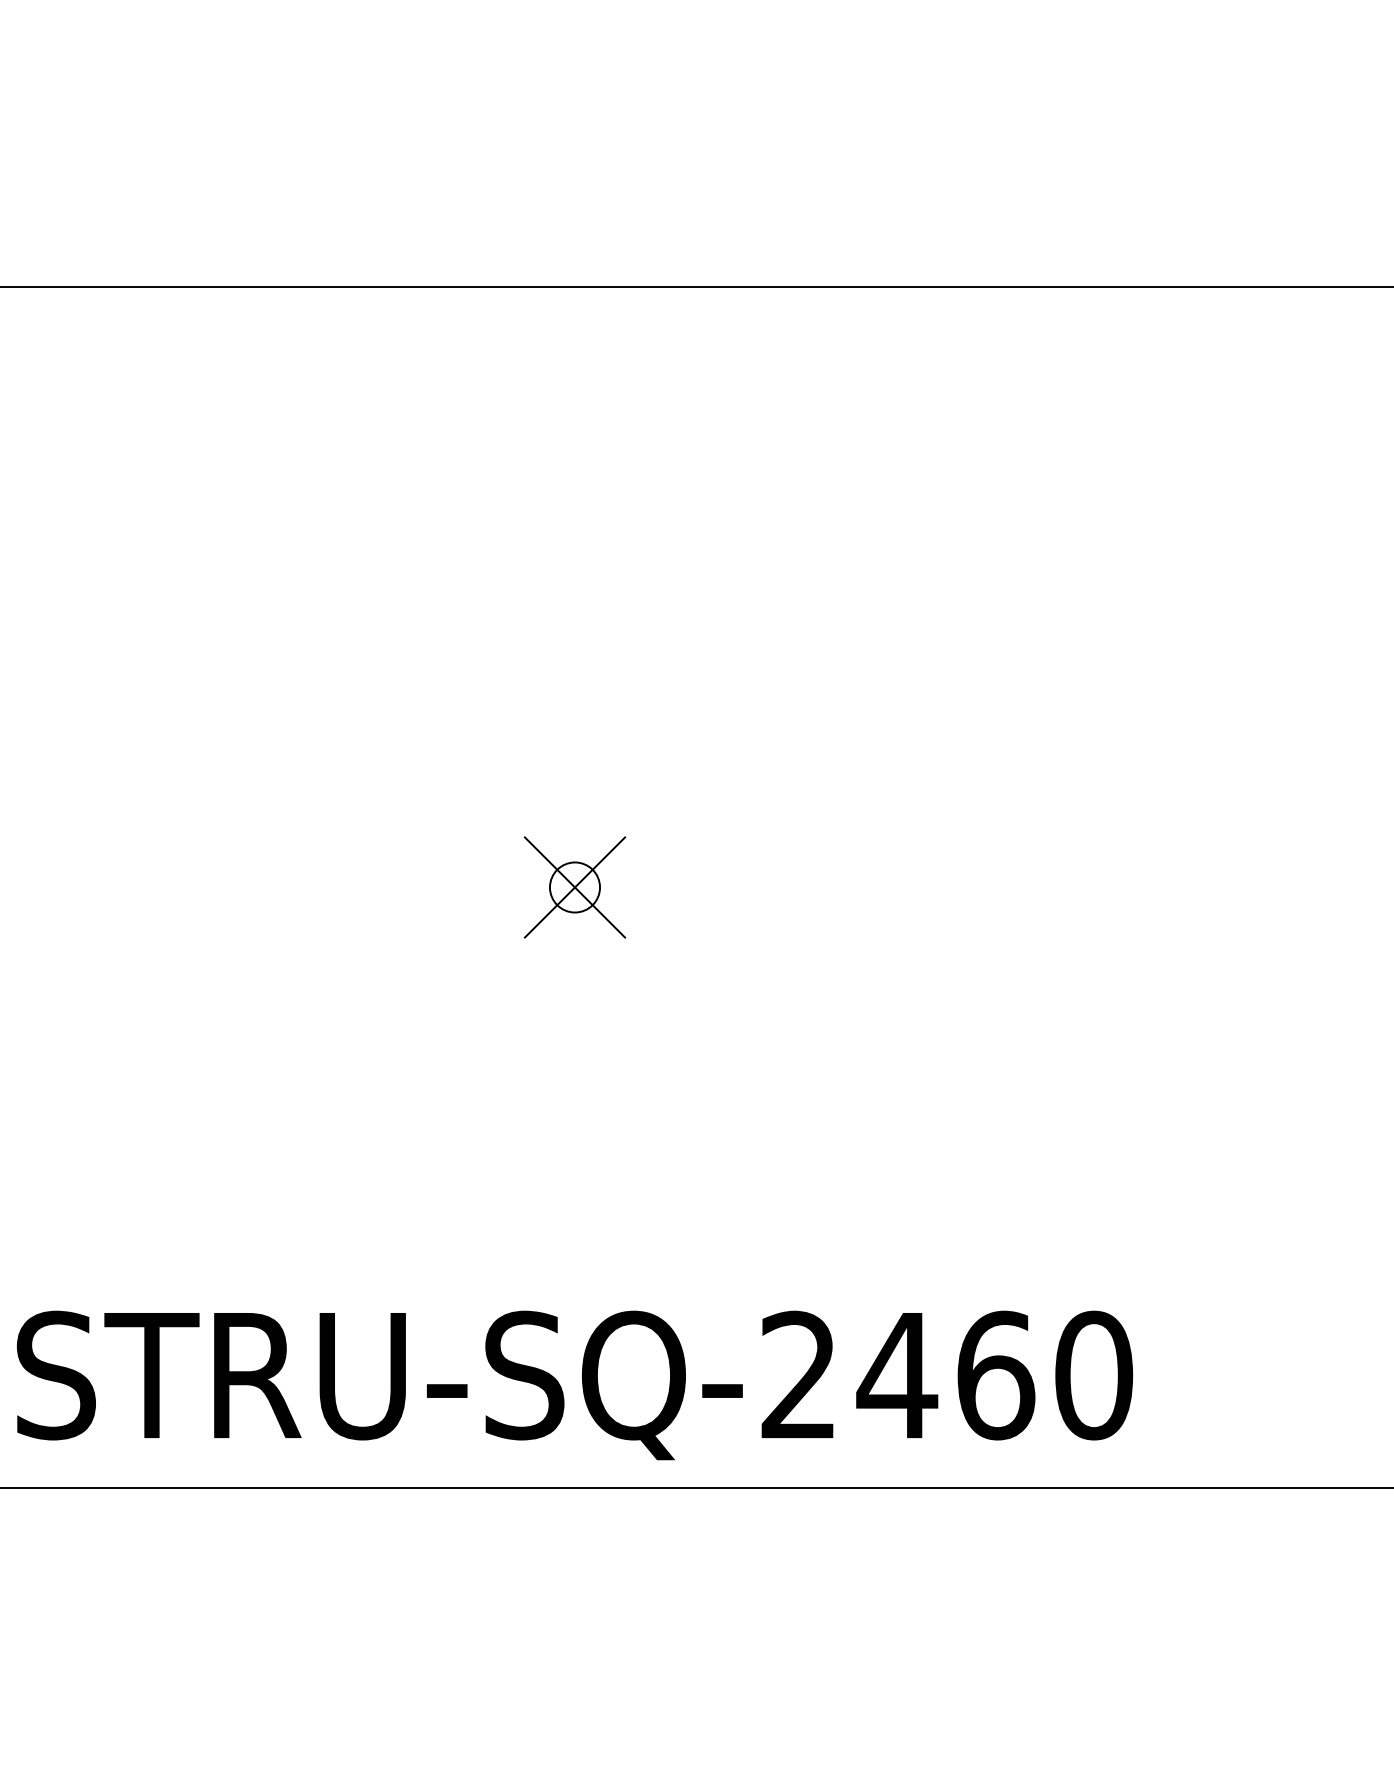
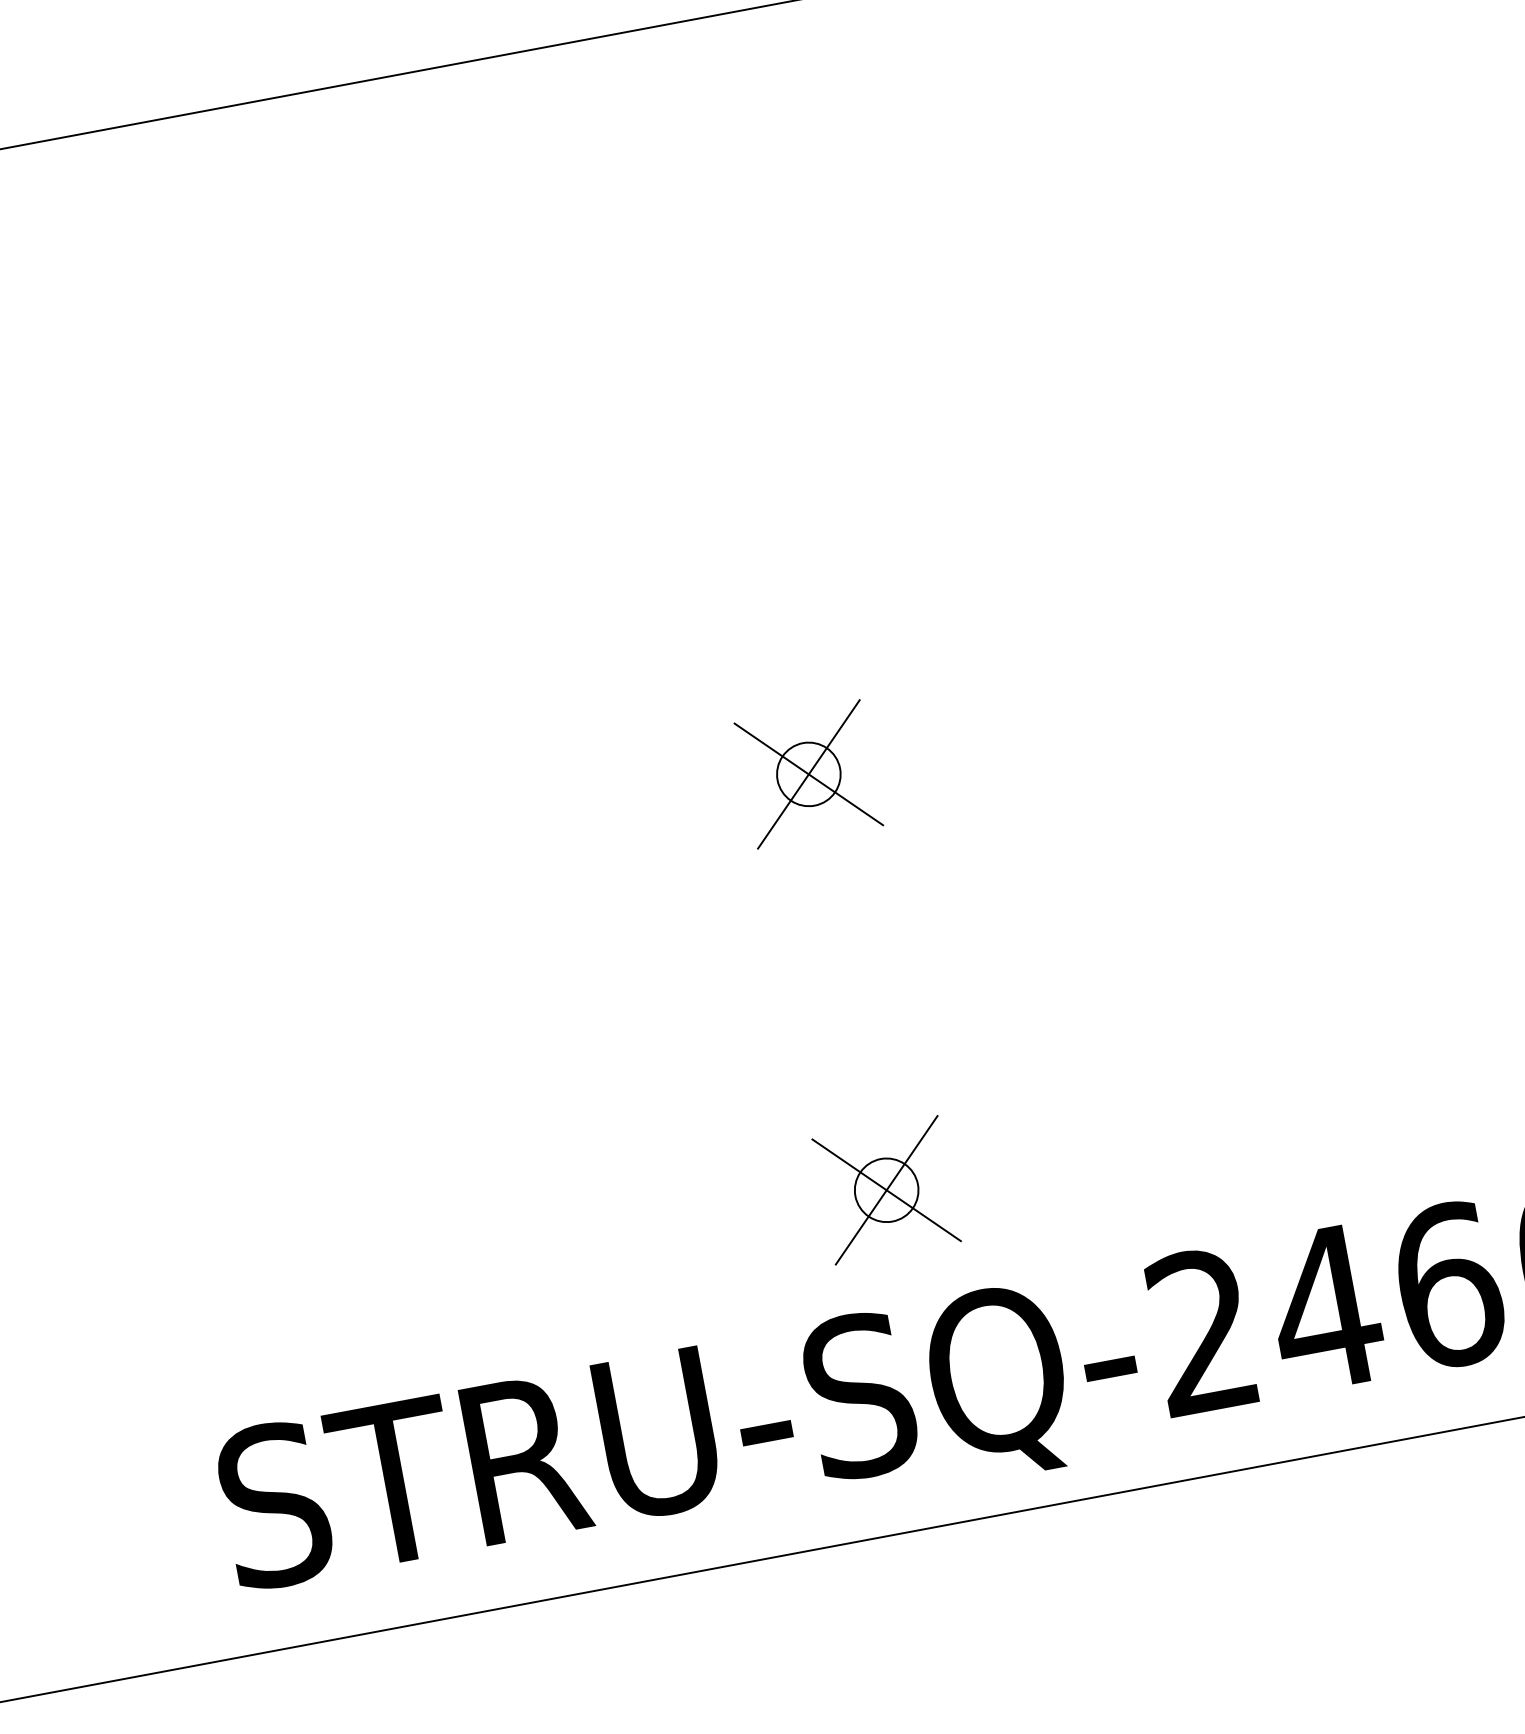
part: (574, 1220) -> (886, 1190), added

